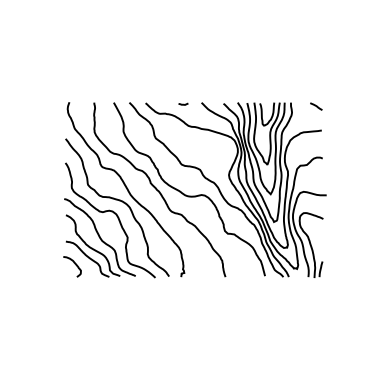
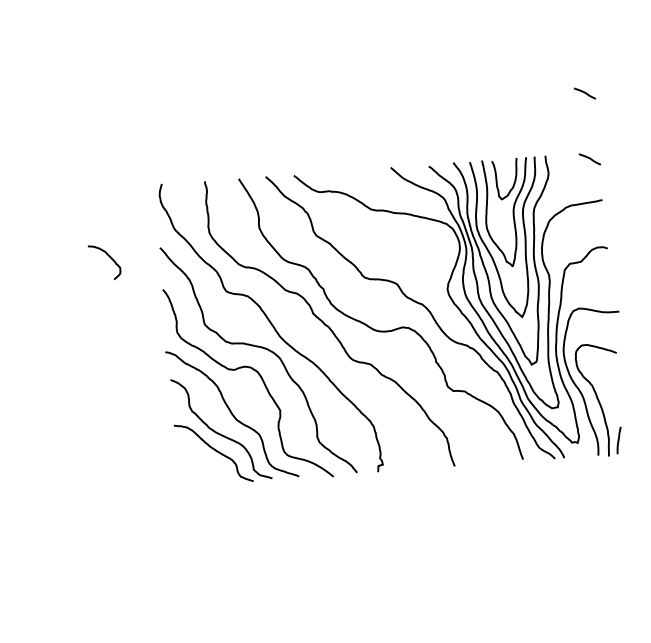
line: (316, 68) -> (585, 93), added
curve: (183, 103) -> (359, 171), removed
curve: (74, 264) -> (108, 258), moved

